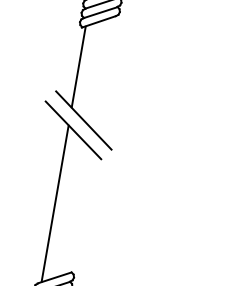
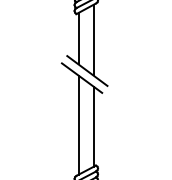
line: (102, 72) -> (93, 39), added
line: (78, 209) -> (93, 126), added

